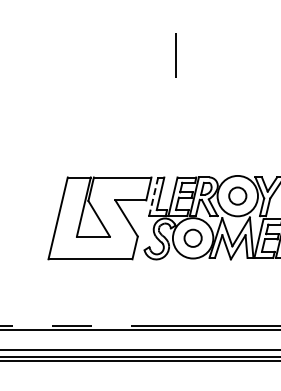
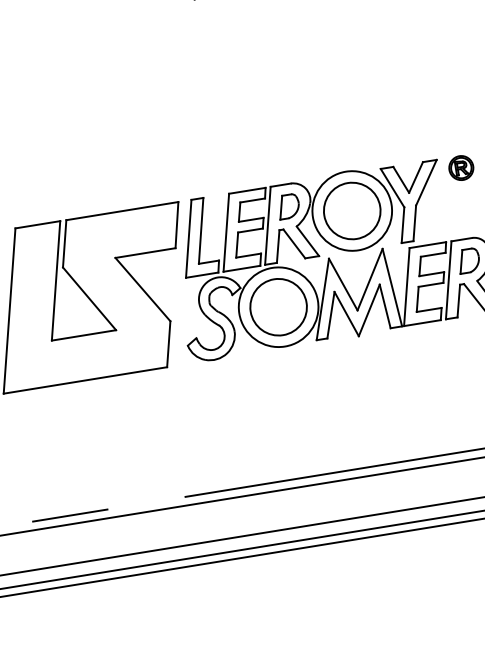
circle: (237, 195) -> (351, 209), size x1.67
line: (153, 196) -> (188, 238), dashed -> solid
circle: (192, 237) -> (277, 305), size x1.67

